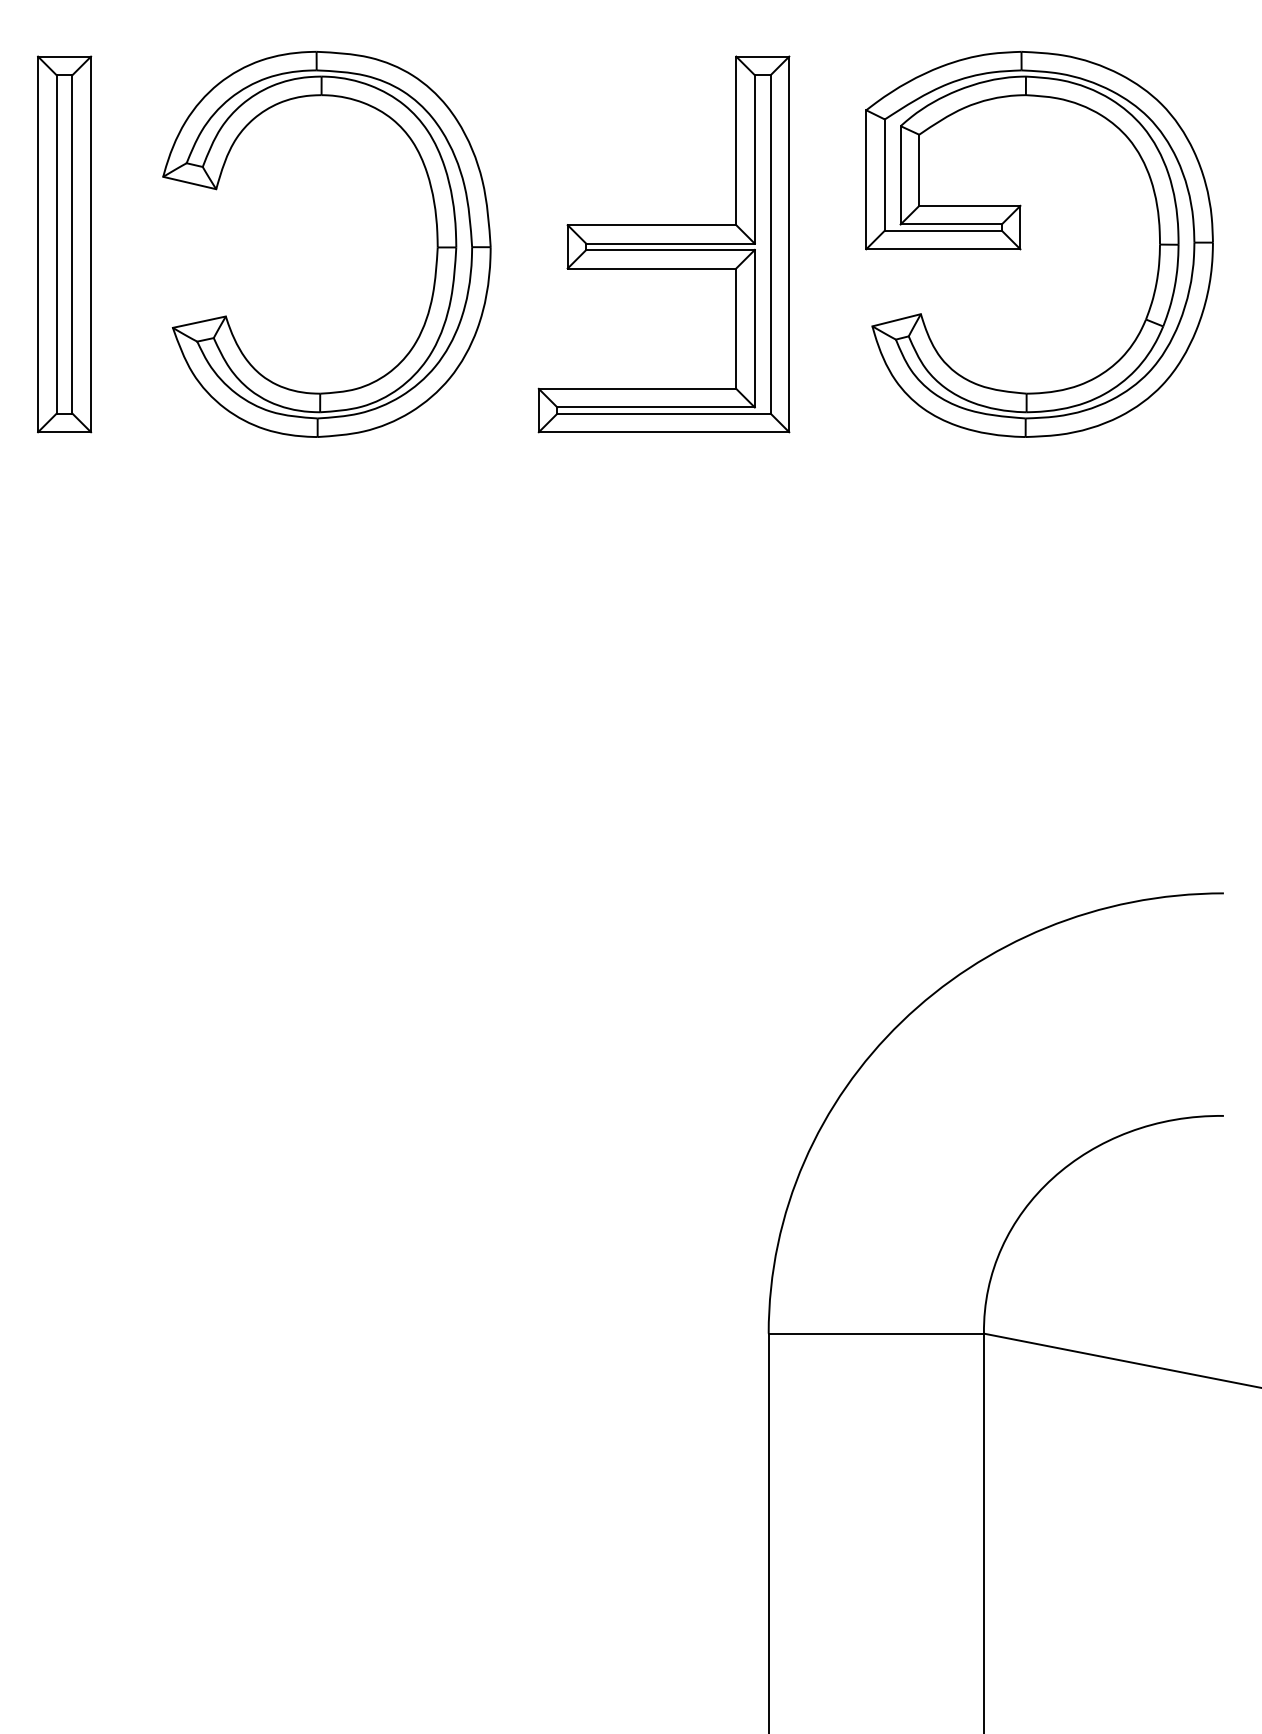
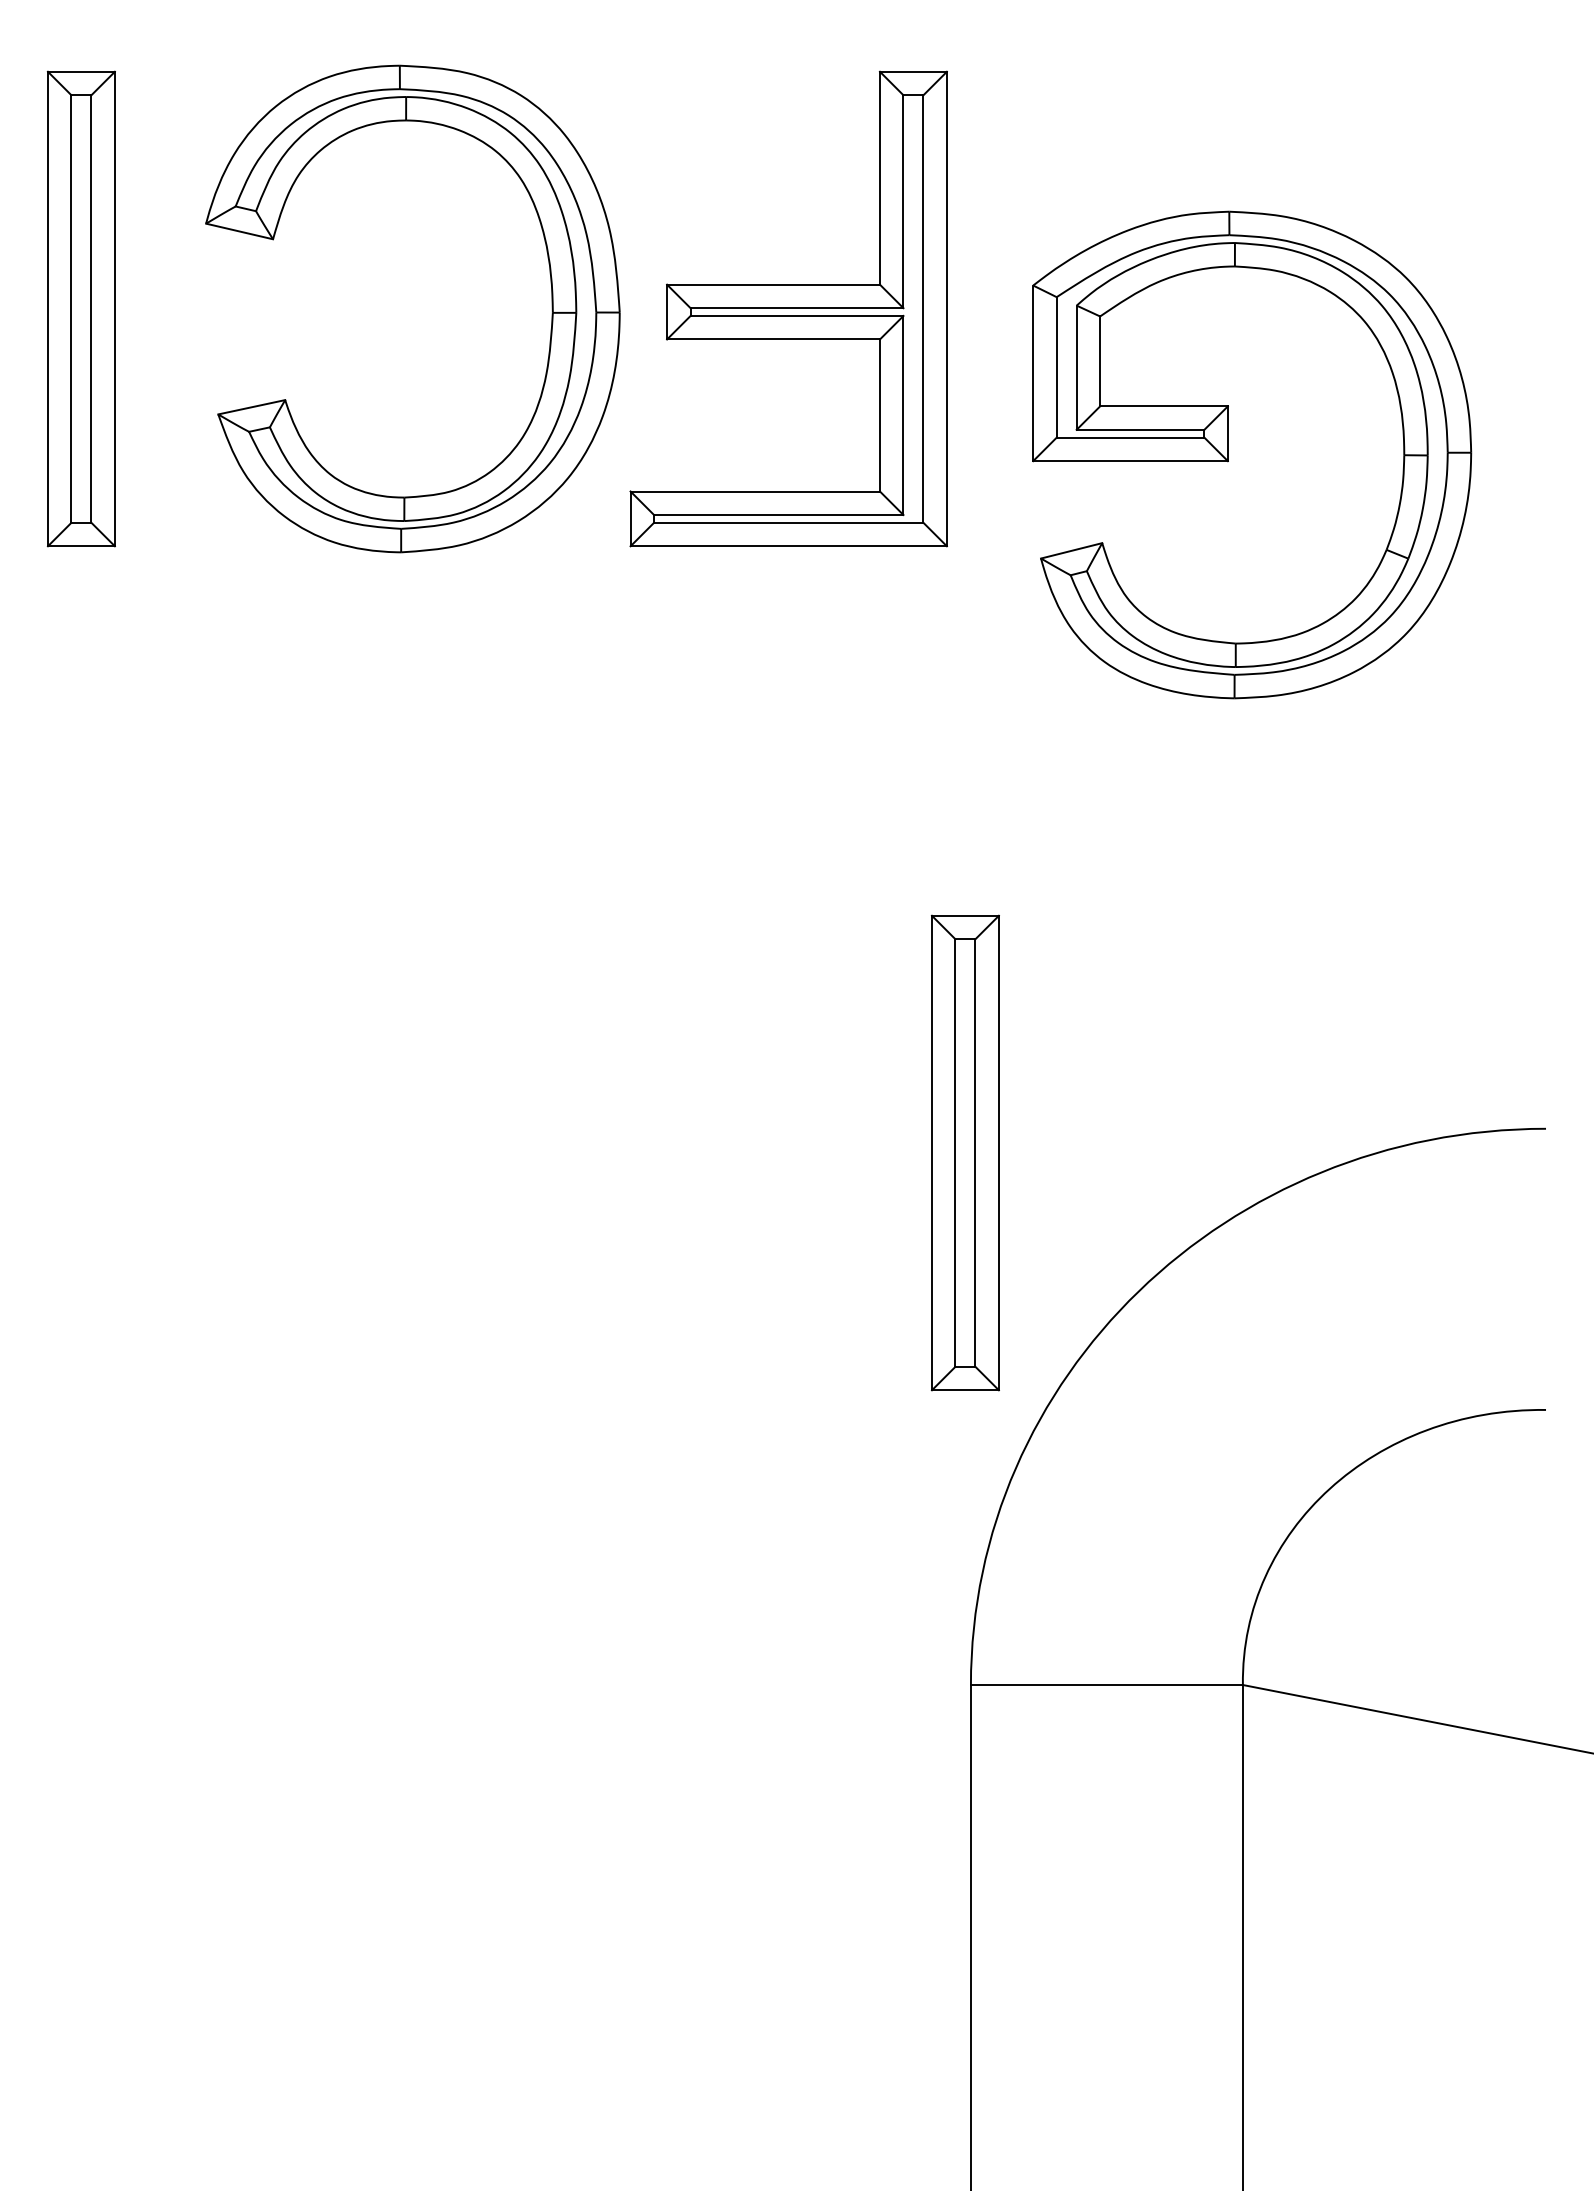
part: (663, 244) -> (788, 308), moved
part: (1020, 244) -> (1228, 454), moved
part: (763, 912) -> (964, 1152), added

